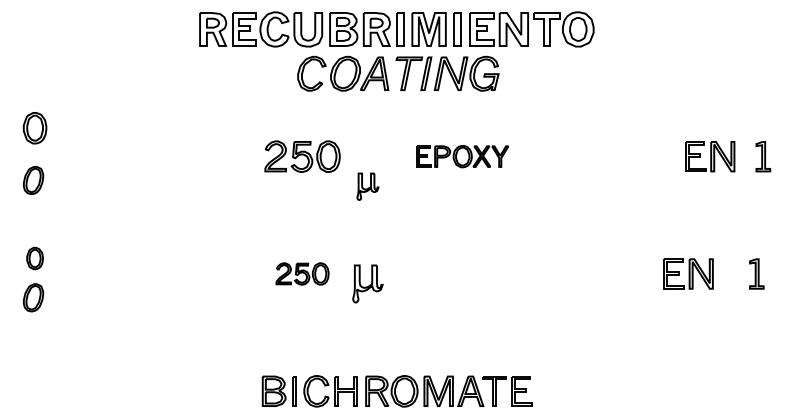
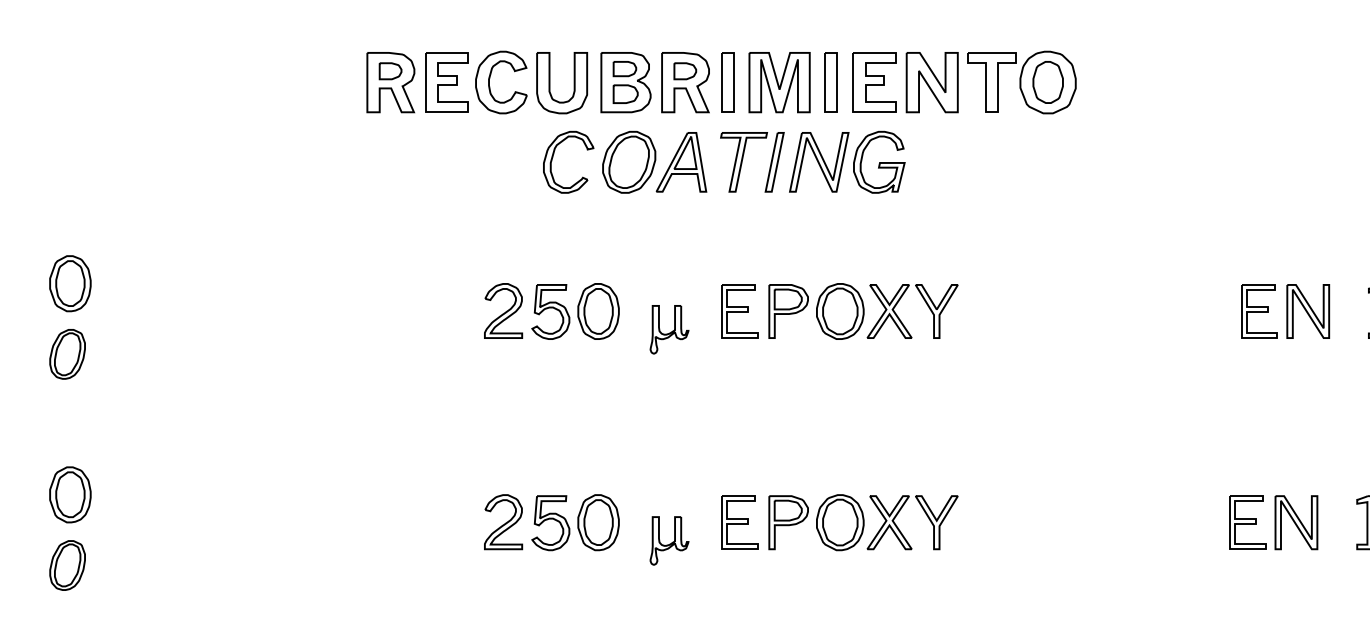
part: (34, 128) -> (69, 284), moved
part: (462, 156) -> (839, 311), size x1.43
part: (367, 186) -> (668, 329), moved
part: (34, 258) -> (69, 494), size x1.43
part: (302, 273) -> (551, 521), size x1.43
part: (462, 273) -> (839, 521), added
part: (688, 273) -> (1273, 521), moved
part: (367, 284) -> (668, 541), size x0.71

